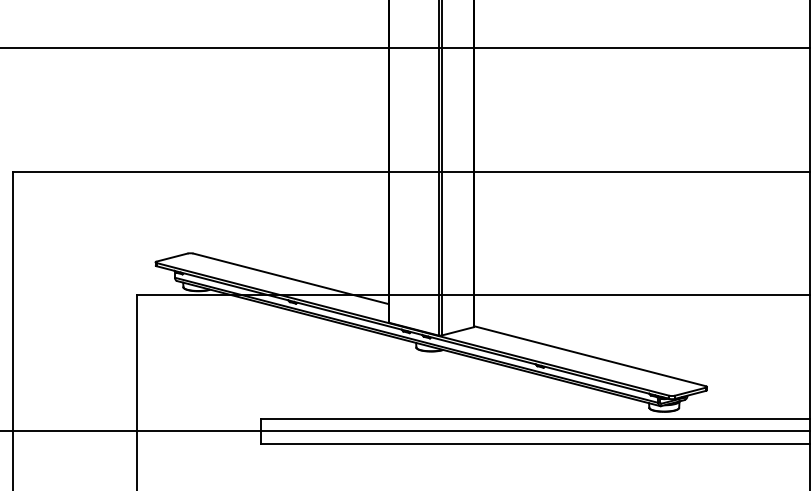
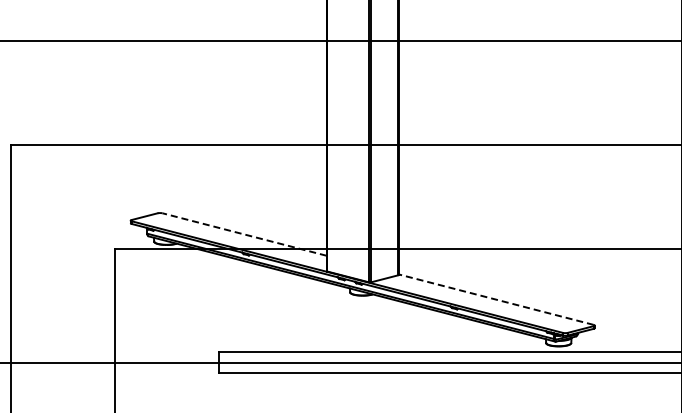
line: (290, 278) -> (244, 234), solid -> dashed
line: (590, 356) -> (496, 299), solid -> dashed

